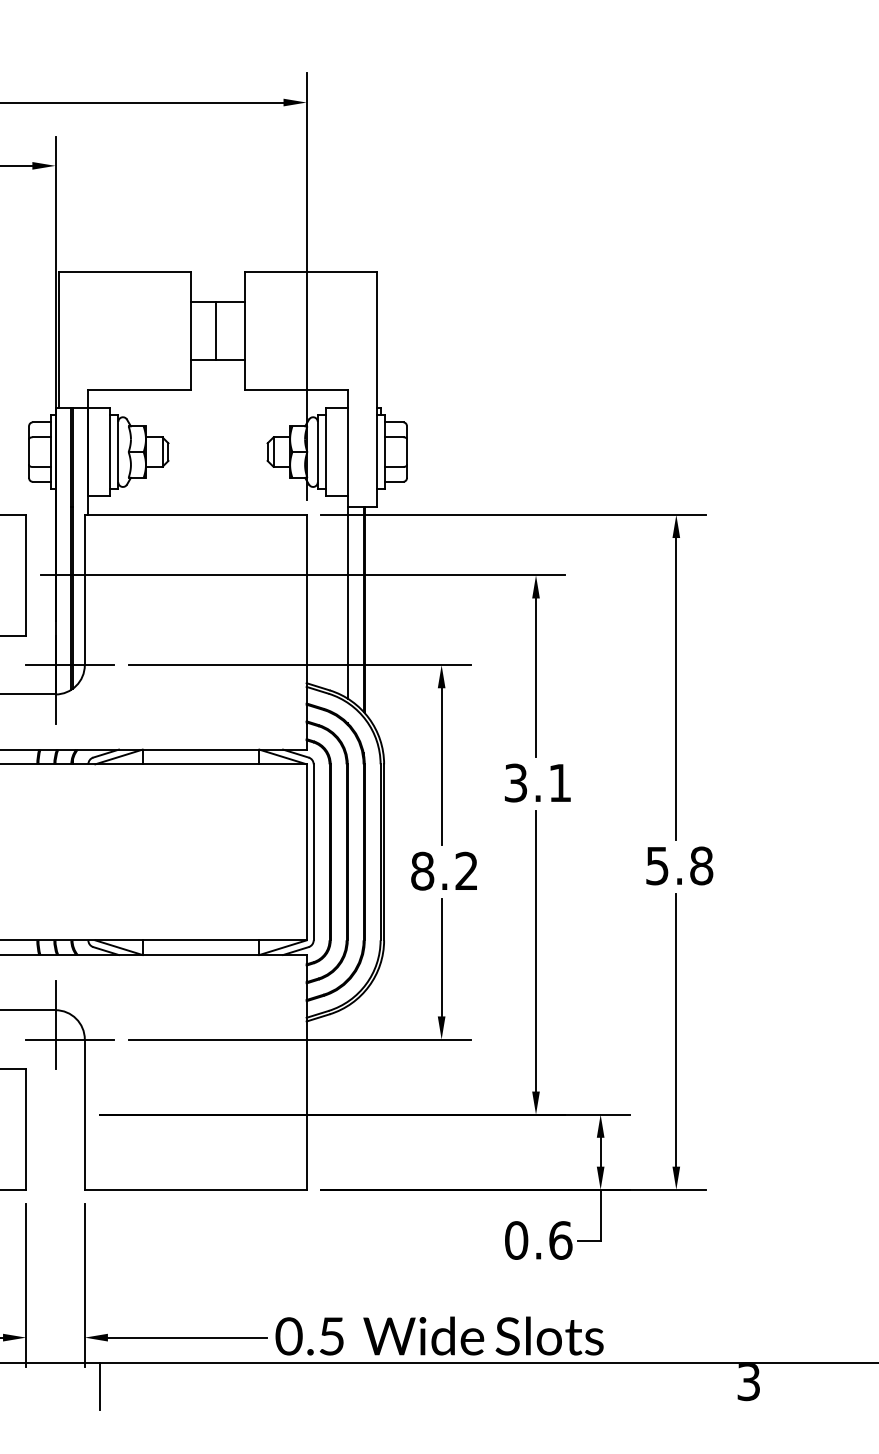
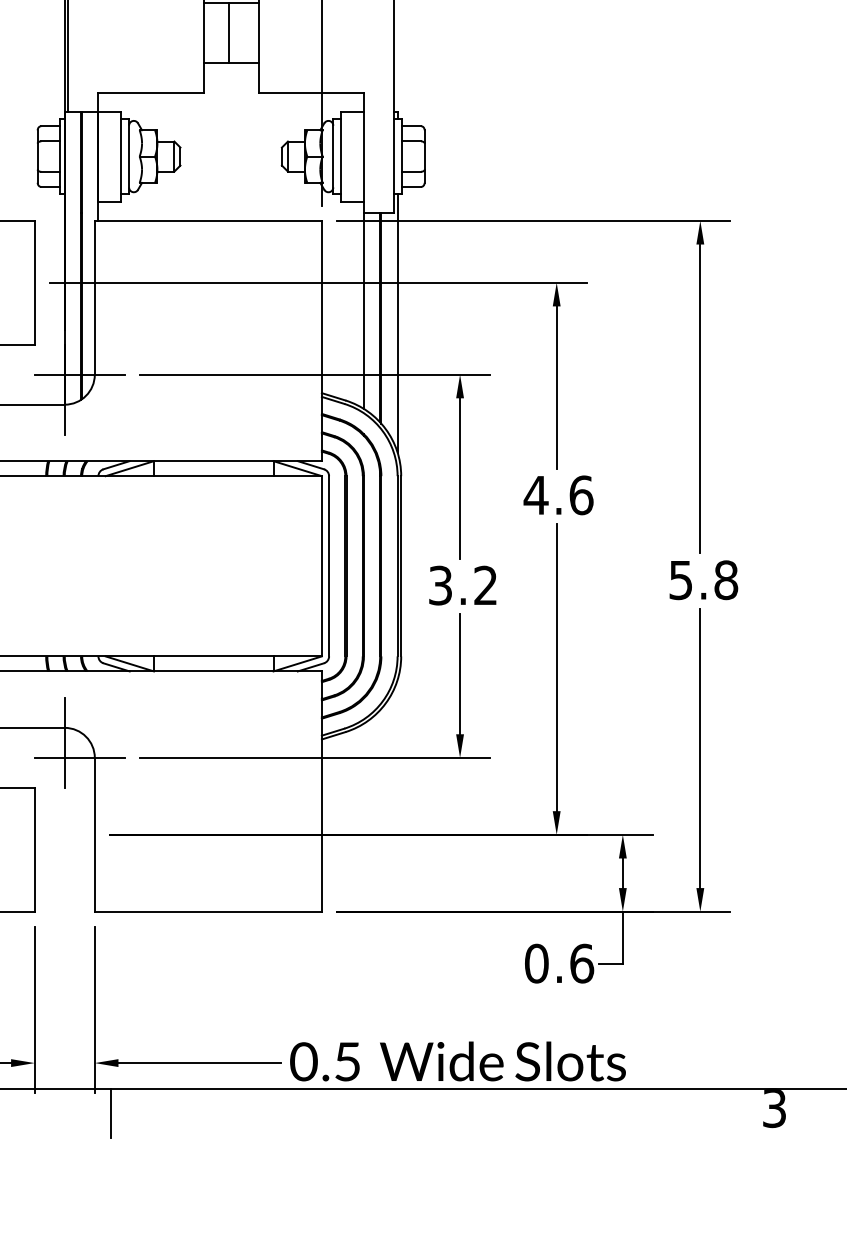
line: (380, 614) -> (397, 322), added
text: (537, 782) -> (558, 494), 3.1 -> 4.6
text: (422, 870) -> (440, 584), 8.2 -> 3.2

